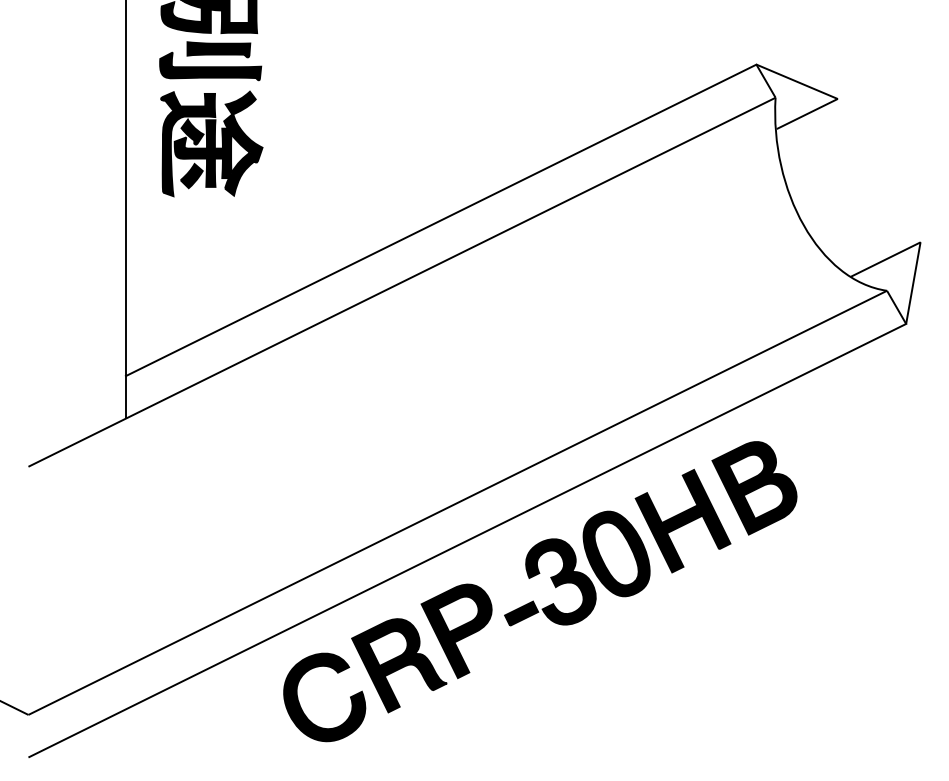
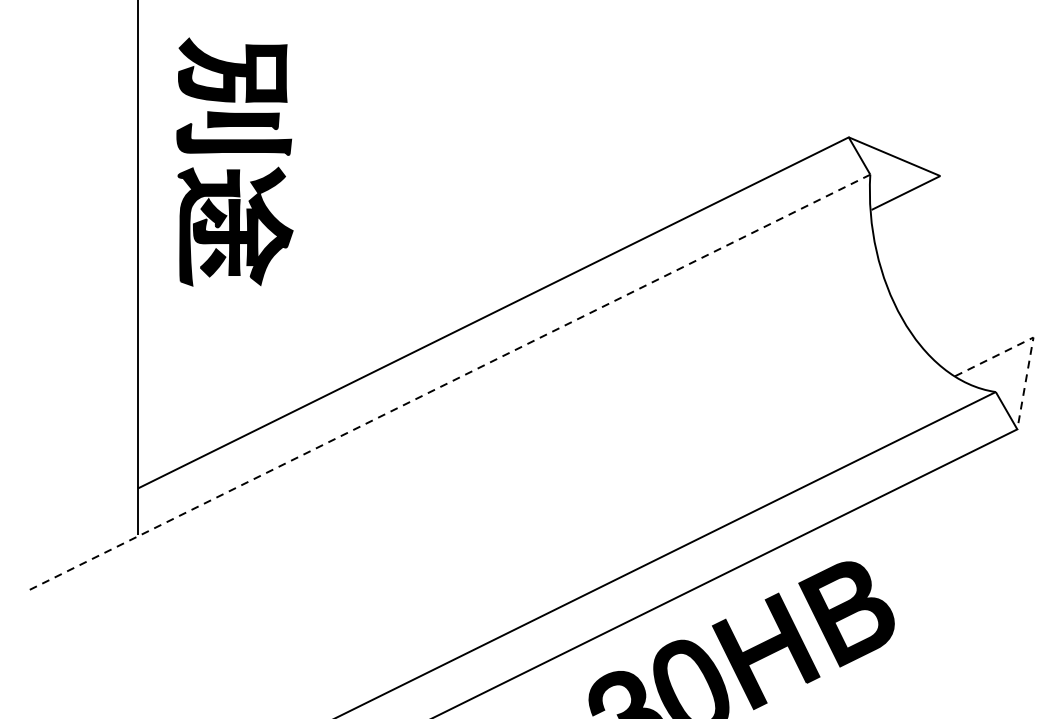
line: (920, 244) -> (1033, 339), solid -> dashed
line: (402, 282) -> (450, 382), solid -> dashed

